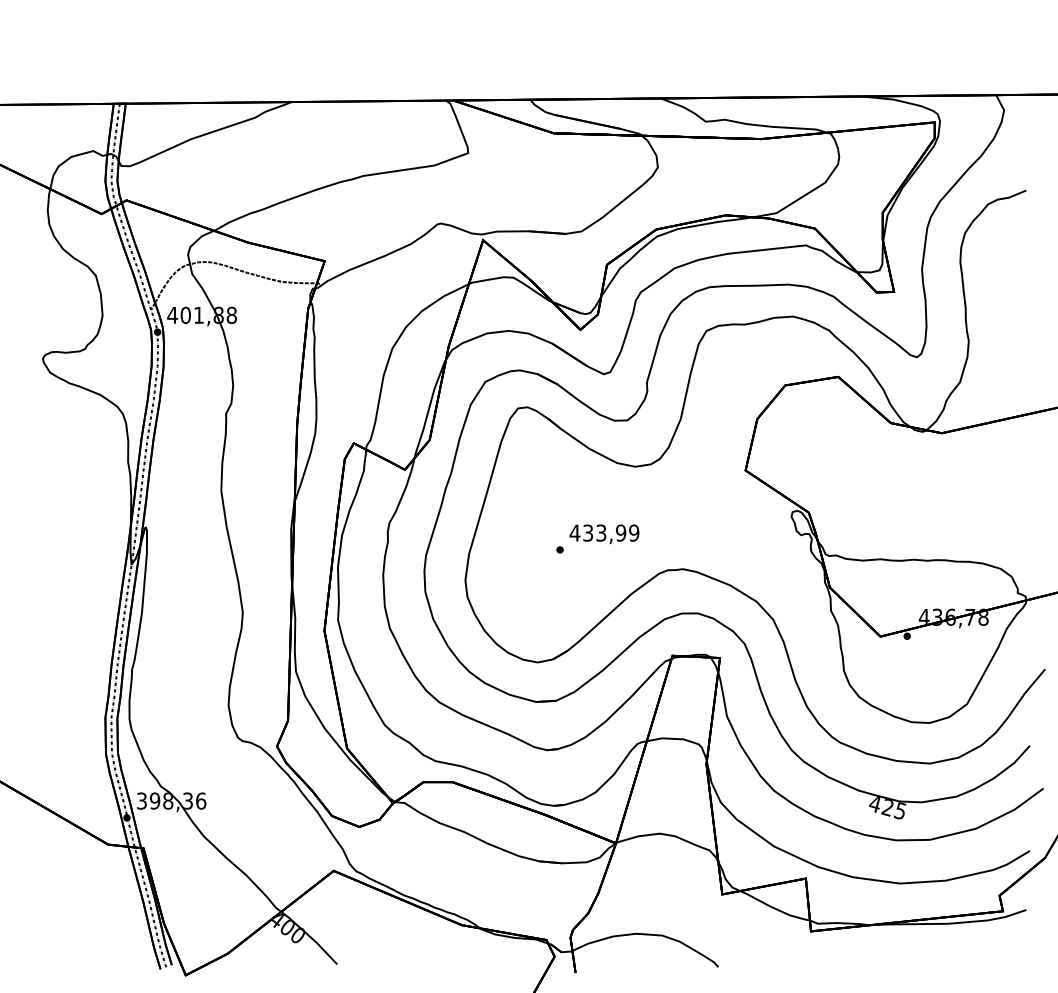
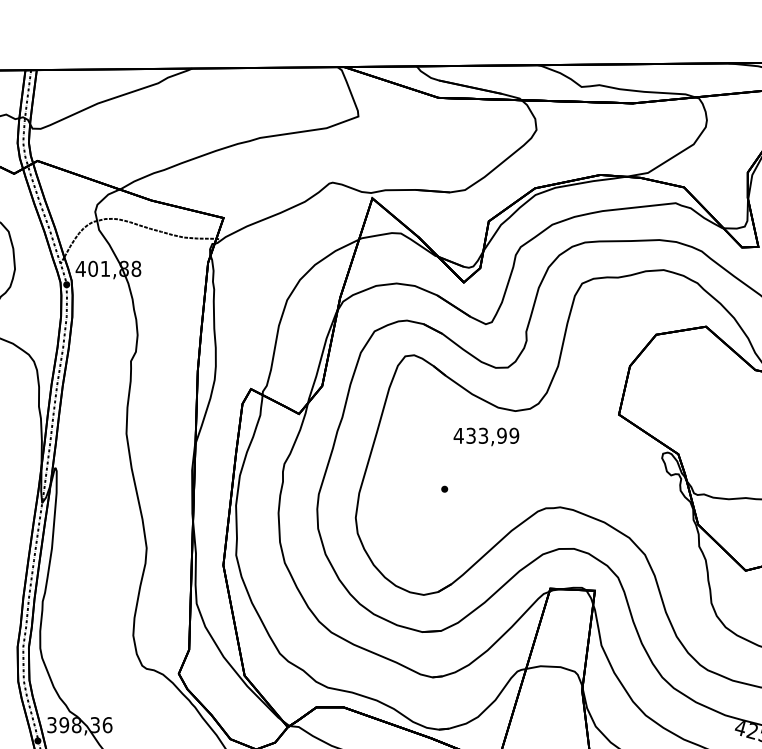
text: (604, 534) -> (486, 437), moved

